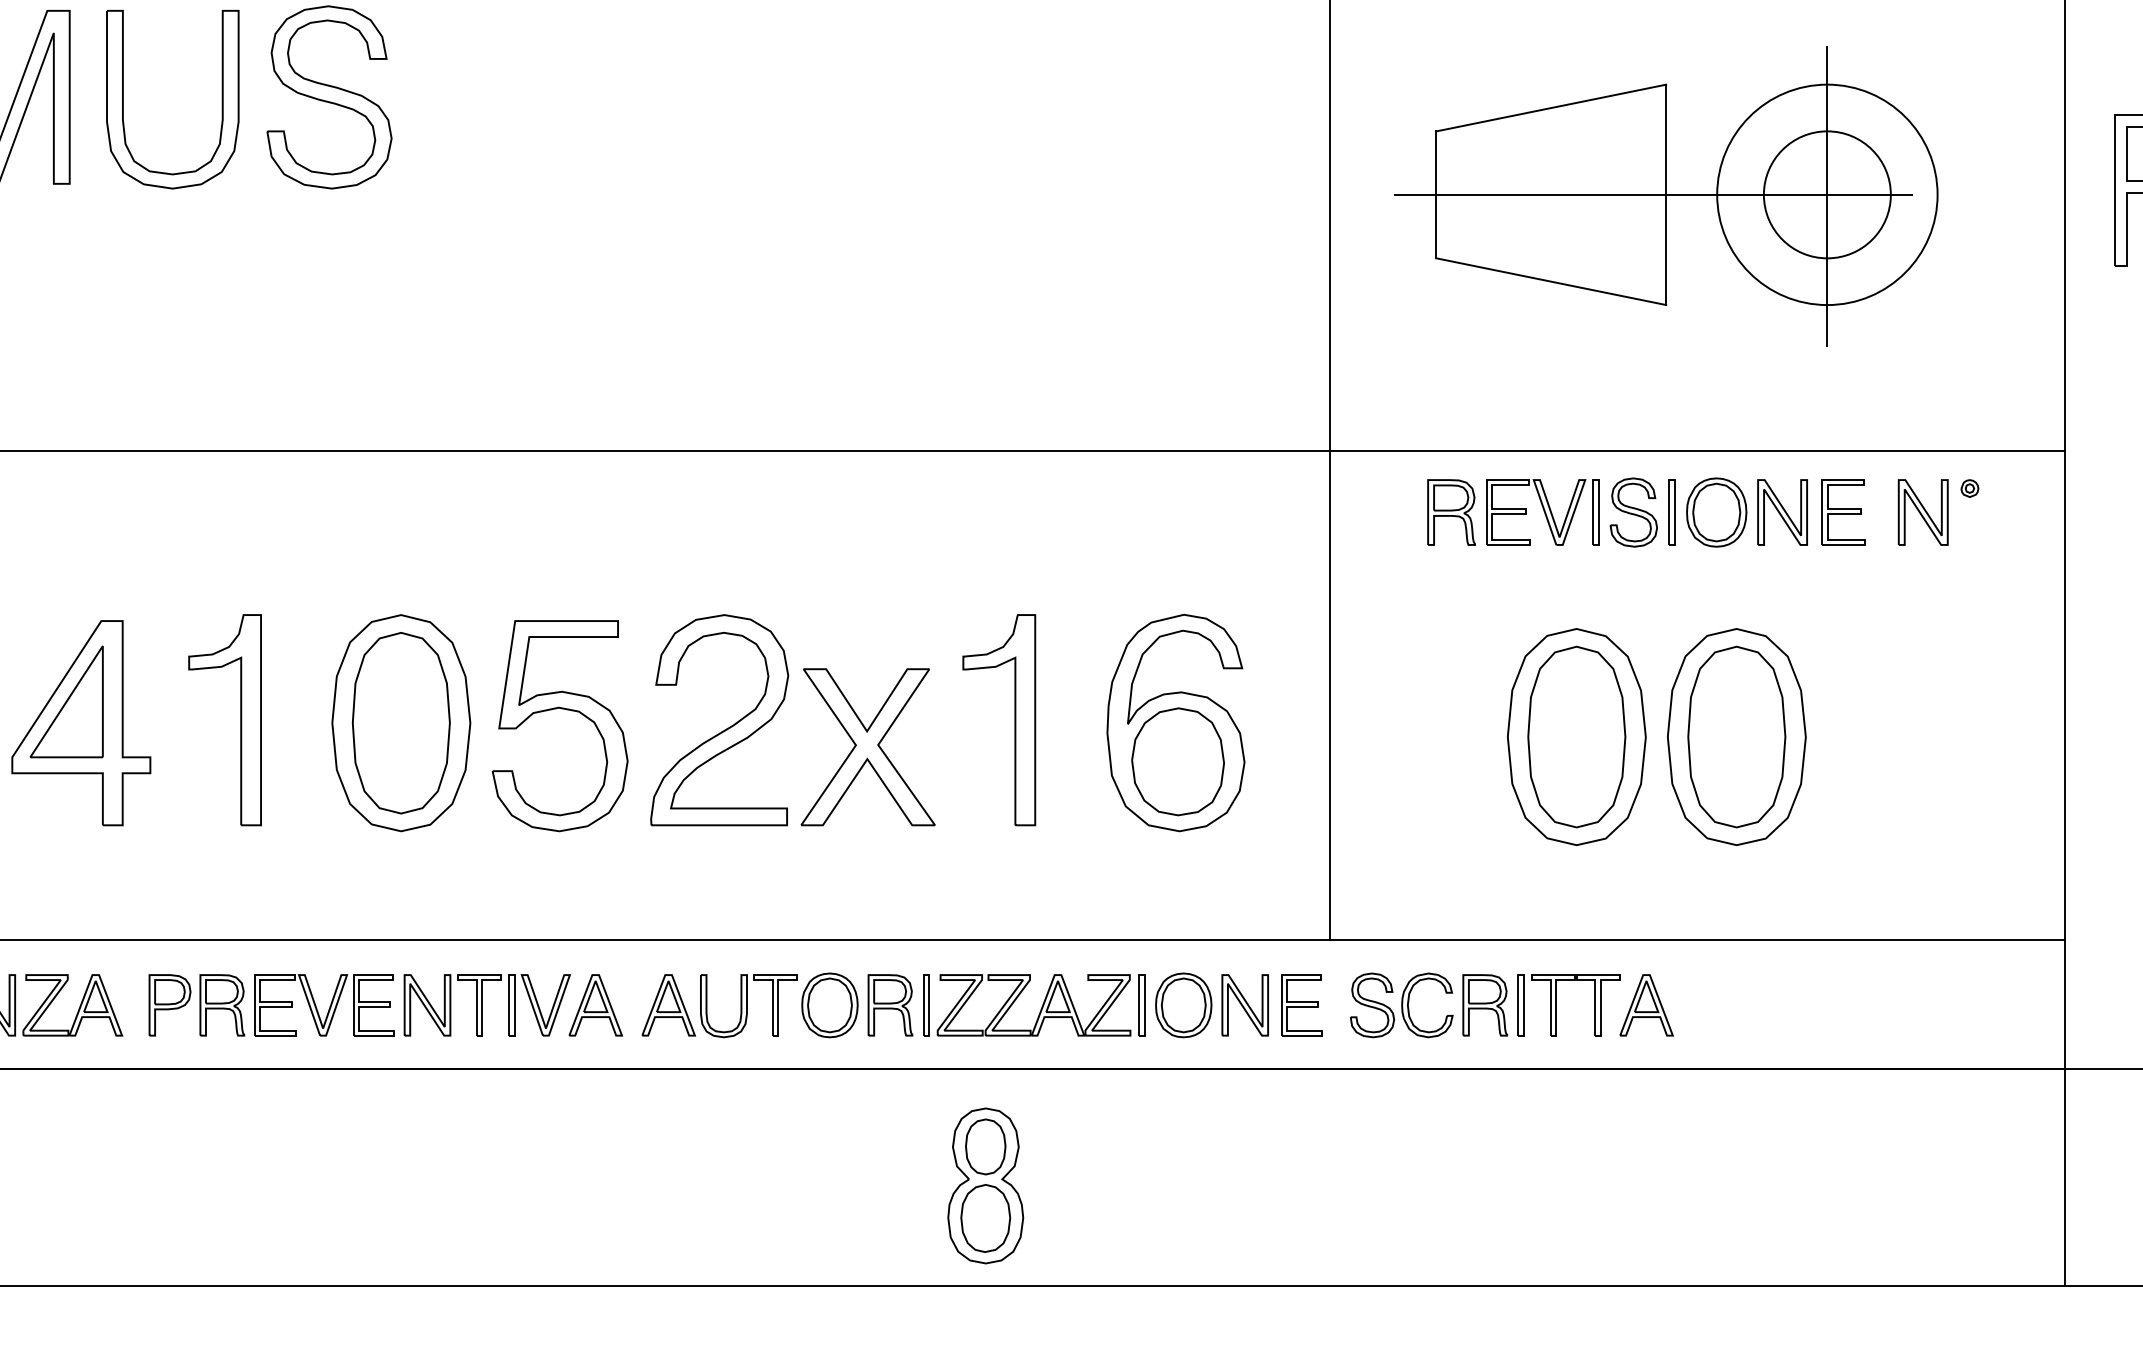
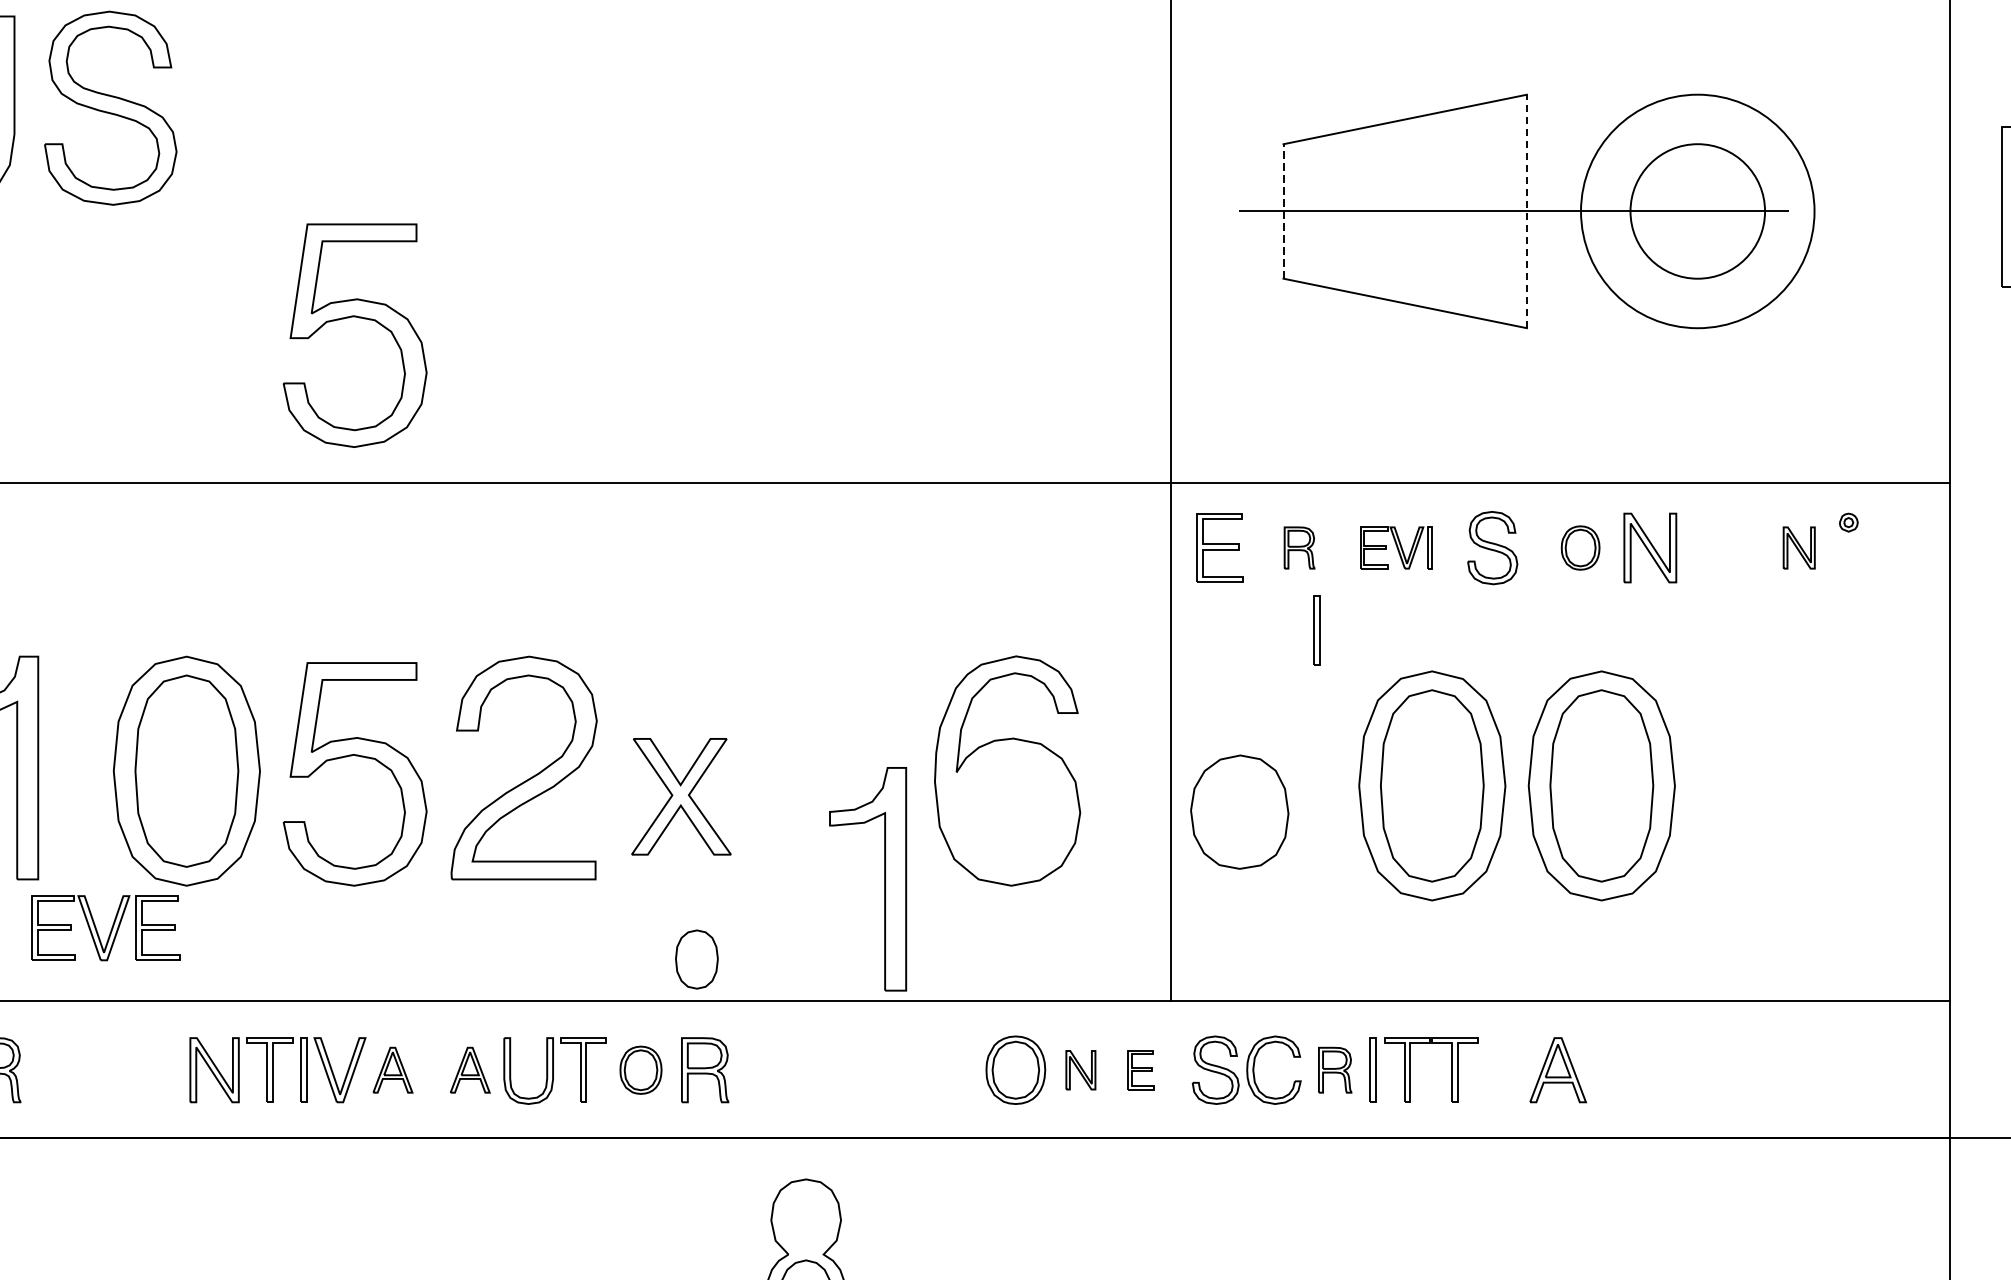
line: (1436, 194) -> (1283, 211), solid -> dashed
line: (1666, 194) -> (1527, 211), solid -> dashed
line: (1827, 196) -> (1697, 213), removed
part: (561, 295) -> (356, 318), added
part: (1451, 512) -> (1299, 548), size x0.6
part: (1542, 512) -> (1395, 548), size x0.6
part: (1671, 512) -> (1316, 630), moved
part: (1716, 512) -> (1580, 548), size x0.6
part: (1843, 512) -> (1220, 548), moved
part: (1922, 512) -> (1798, 548), size x0.6
part: (1014, 720) -> (884, 879), moved
part: (867, 747) -> (680, 796), size x0.7
part: (1177, 761) -> (1239, 811), moved
part: (324, 1005) -> (105, 928), moved
part: (595, 1005) -> (392, 1070), size x0.7
part: (668, 1005) -> (469, 1070), size x0.7
part: (829, 1005) -> (640, 1070), size x0.7
part: (1244, 1005) -> (1080, 1070), size x0.6
part: (1301, 1005) -> (1140, 1070), size x0.6
part: (1484, 1005) -> (1334, 1070), size x0.7
part: (1646, 1005) -> (1558, 1070), moved
part: (1041, 1006) -> (865, 1071), removed
part: (985, 1146) -> (696, 959), moved

